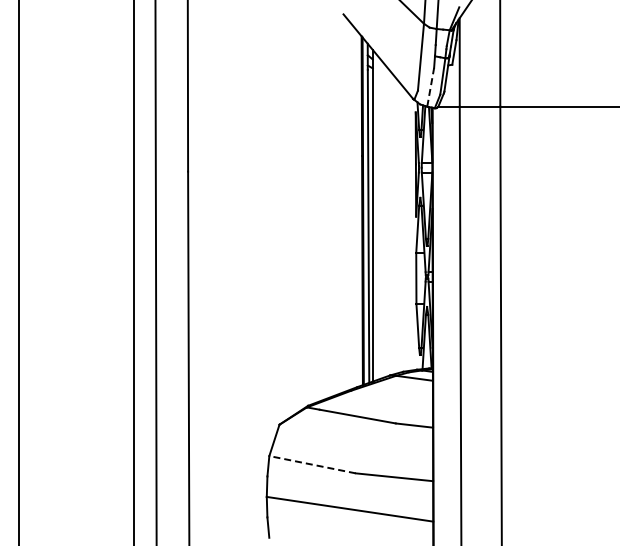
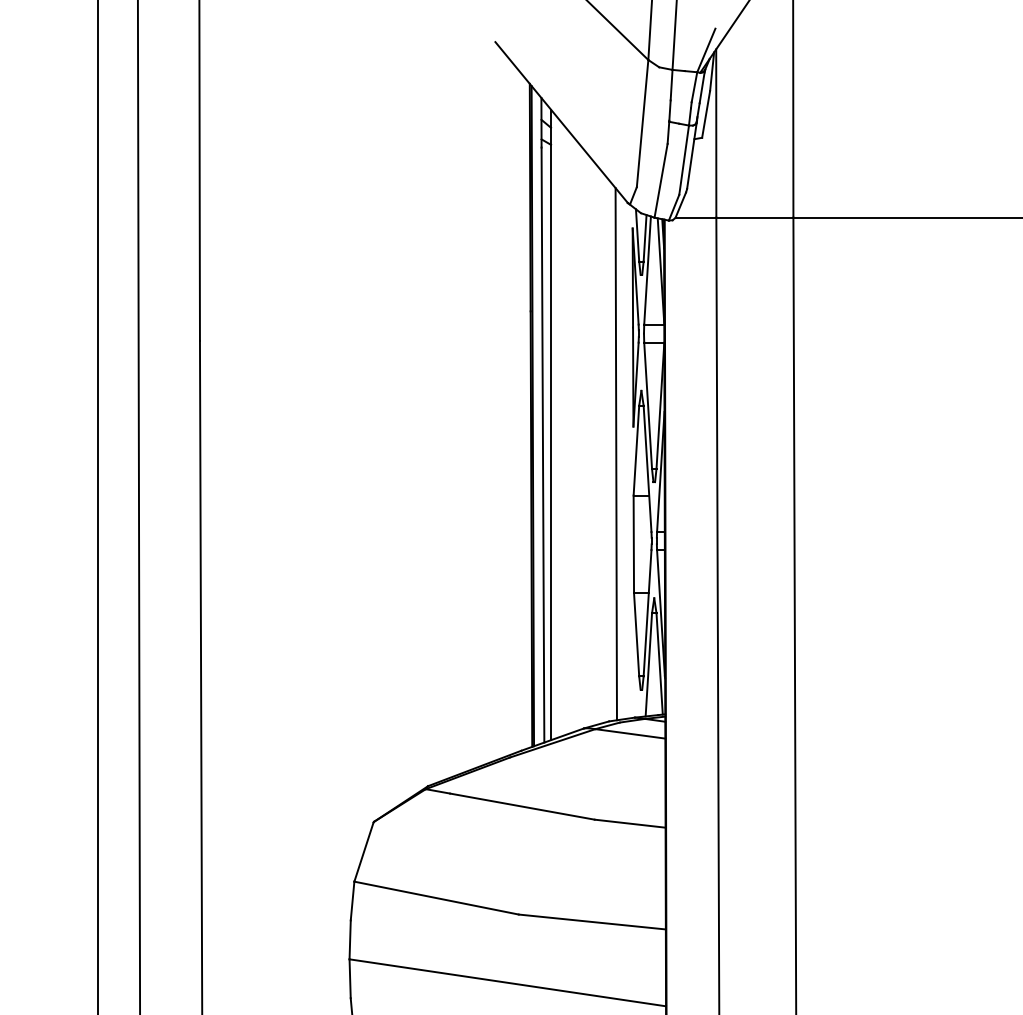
line: (430, 87) -> (660, 181), dashed -> solid
line: (406, 231) -> (615, 454), added
line: (312, 464) -> (436, 897), dashed -> solid

